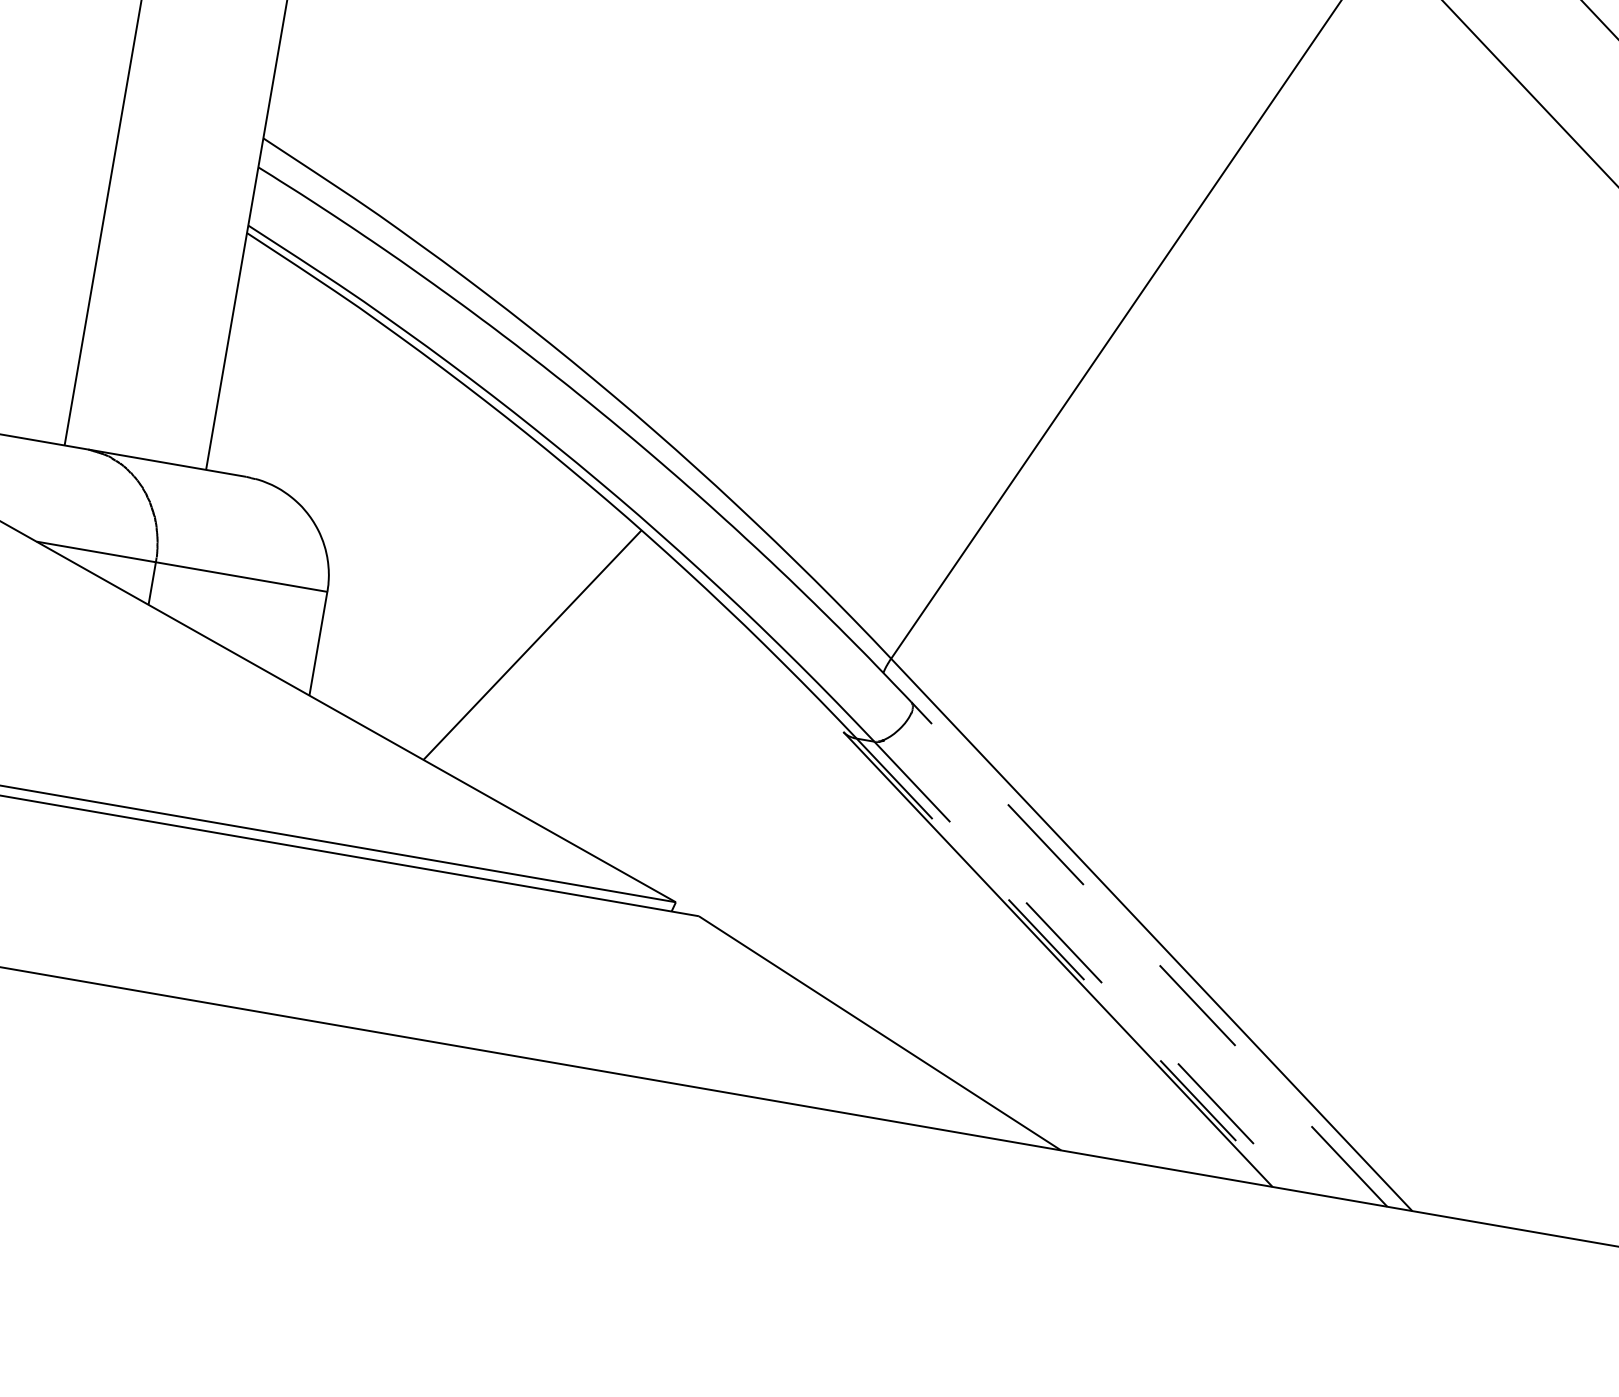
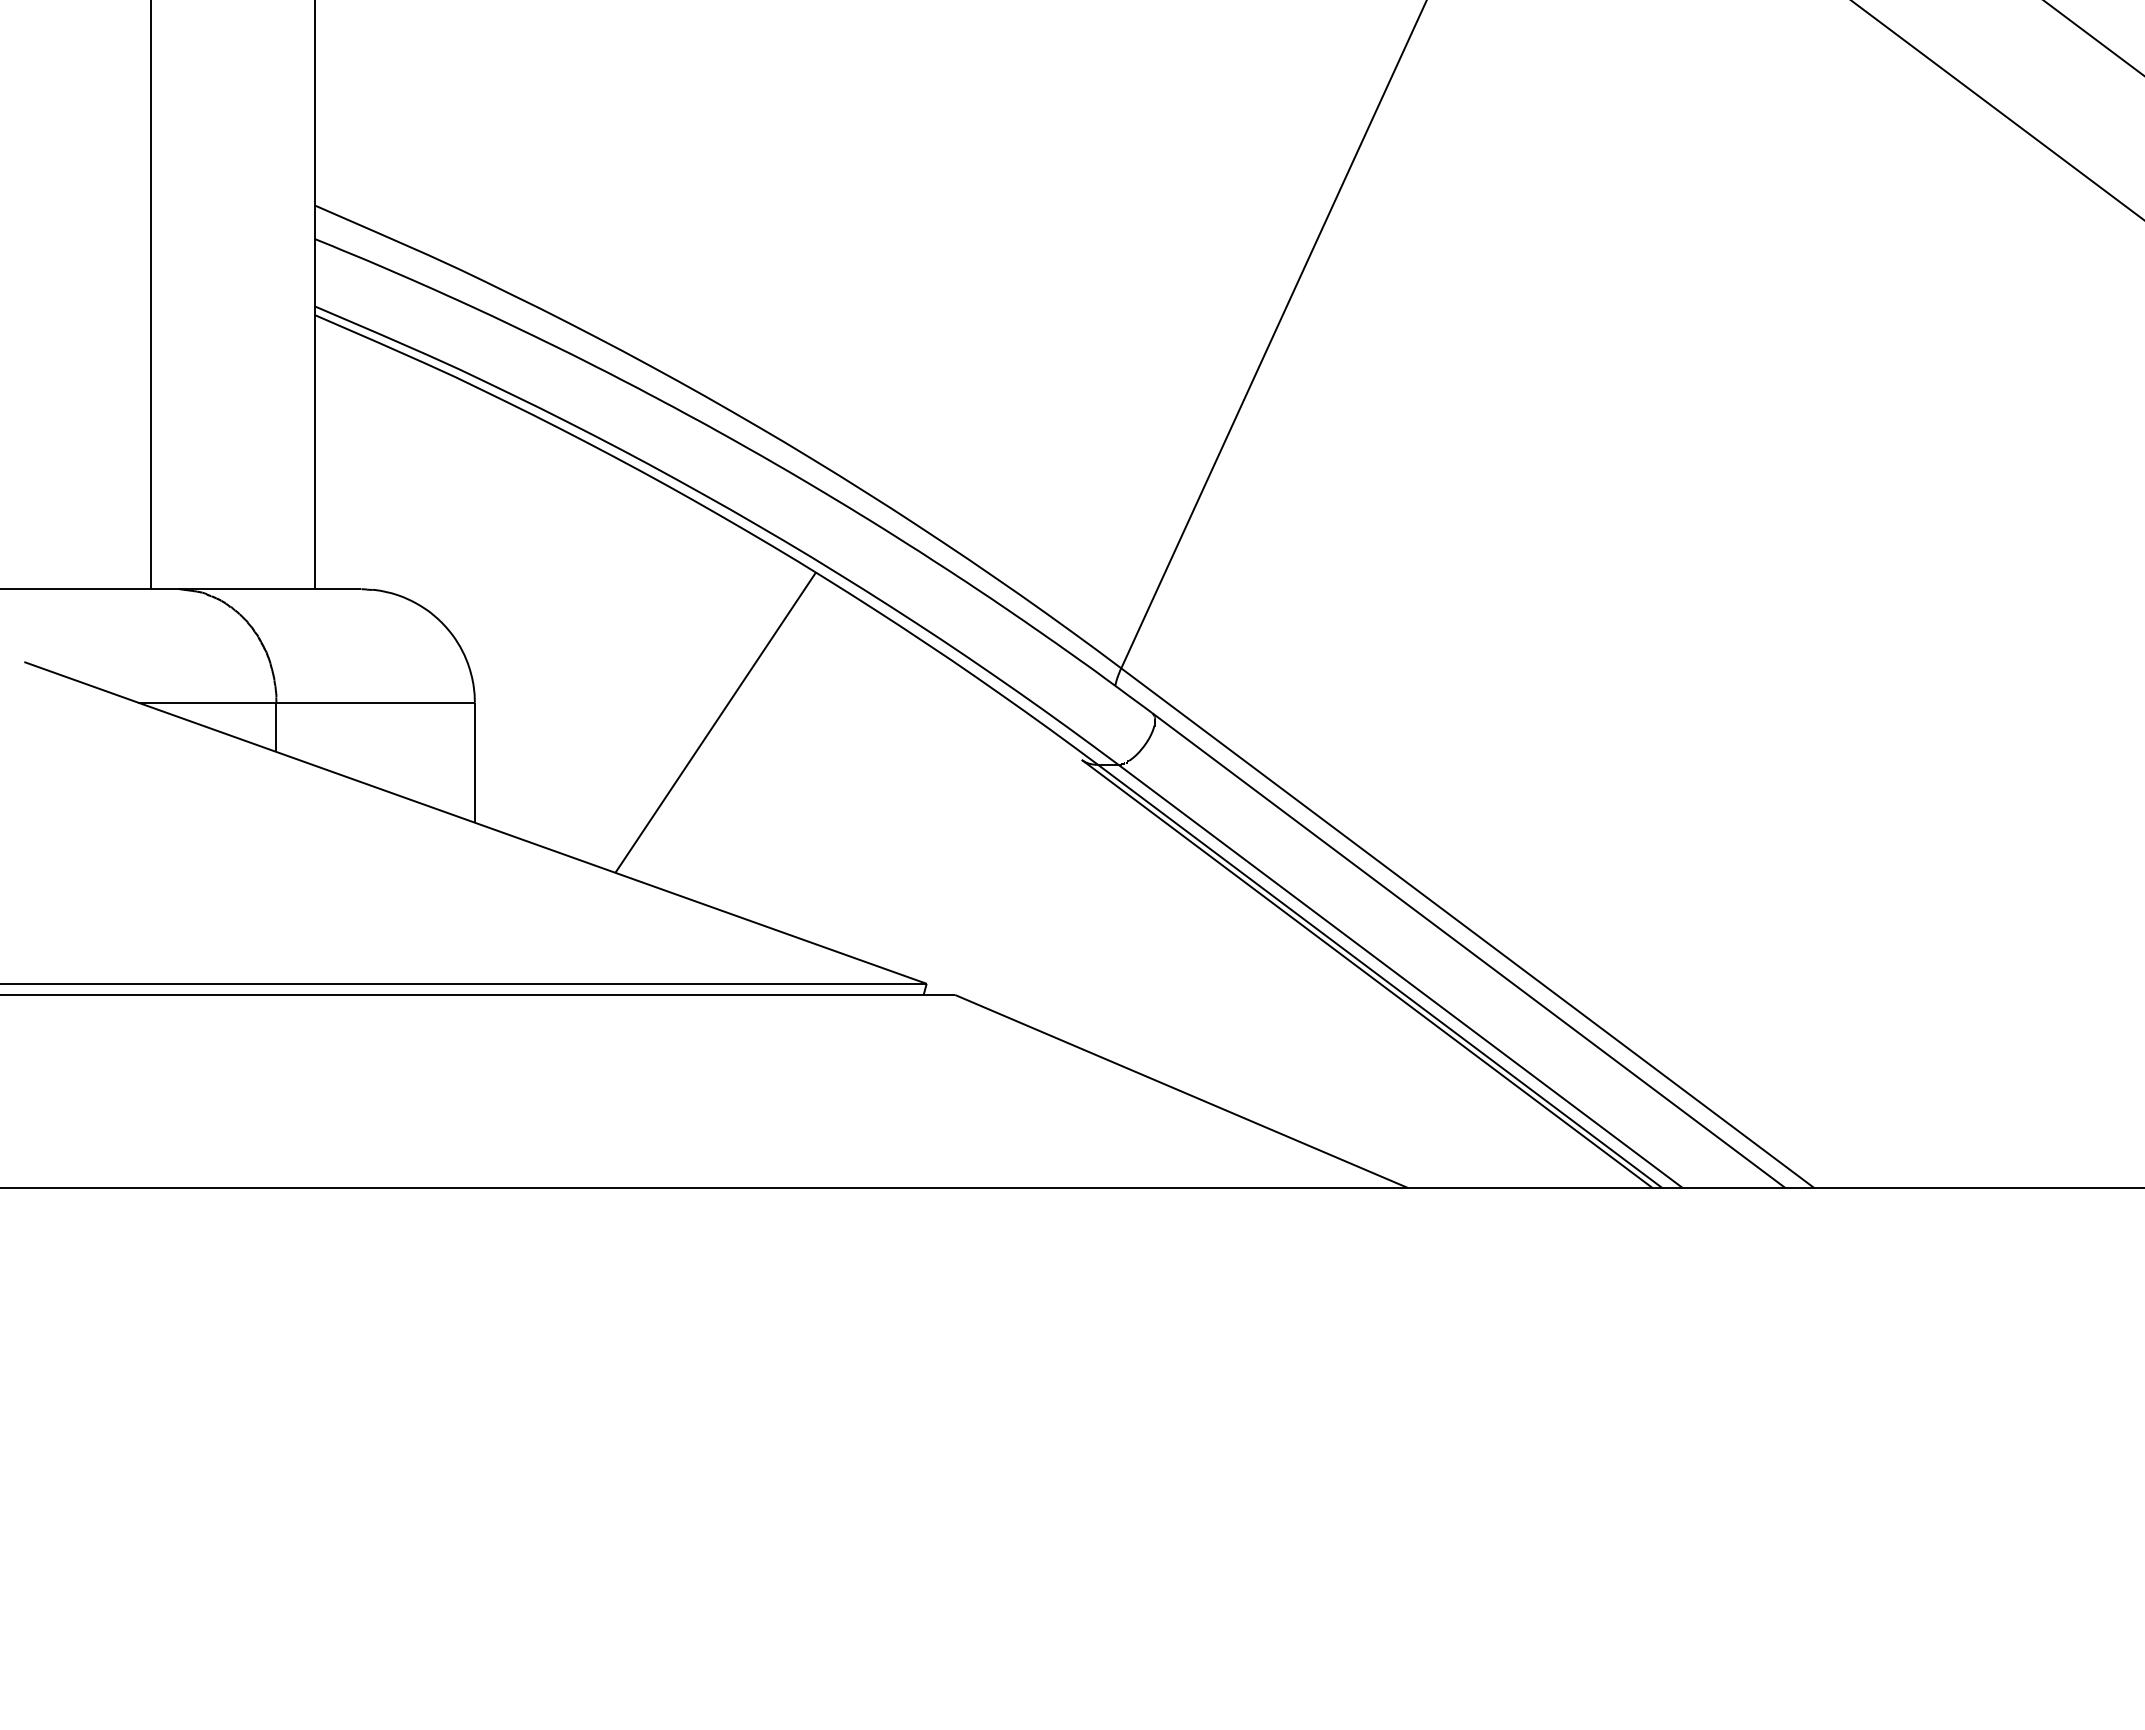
line: (1149, 954) -> (1468, 950), dashed -> solid
line: (1069, 963) -> (1380, 976), dashed -> solid
line: (1086, 966) -> (1400, 976), dashed -> solid

